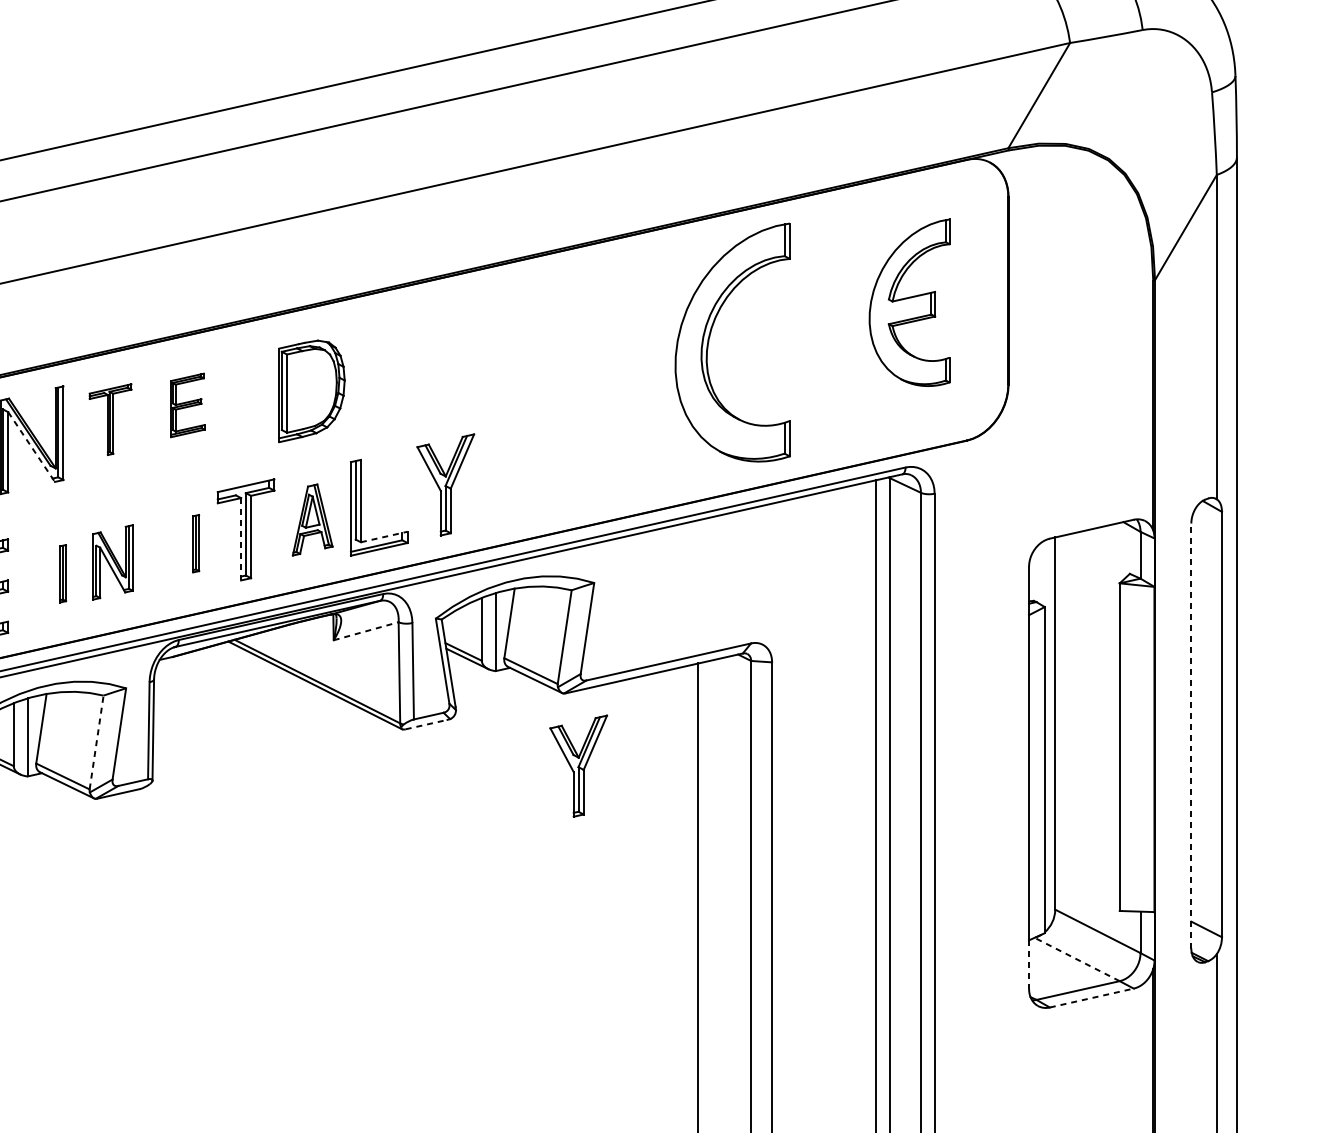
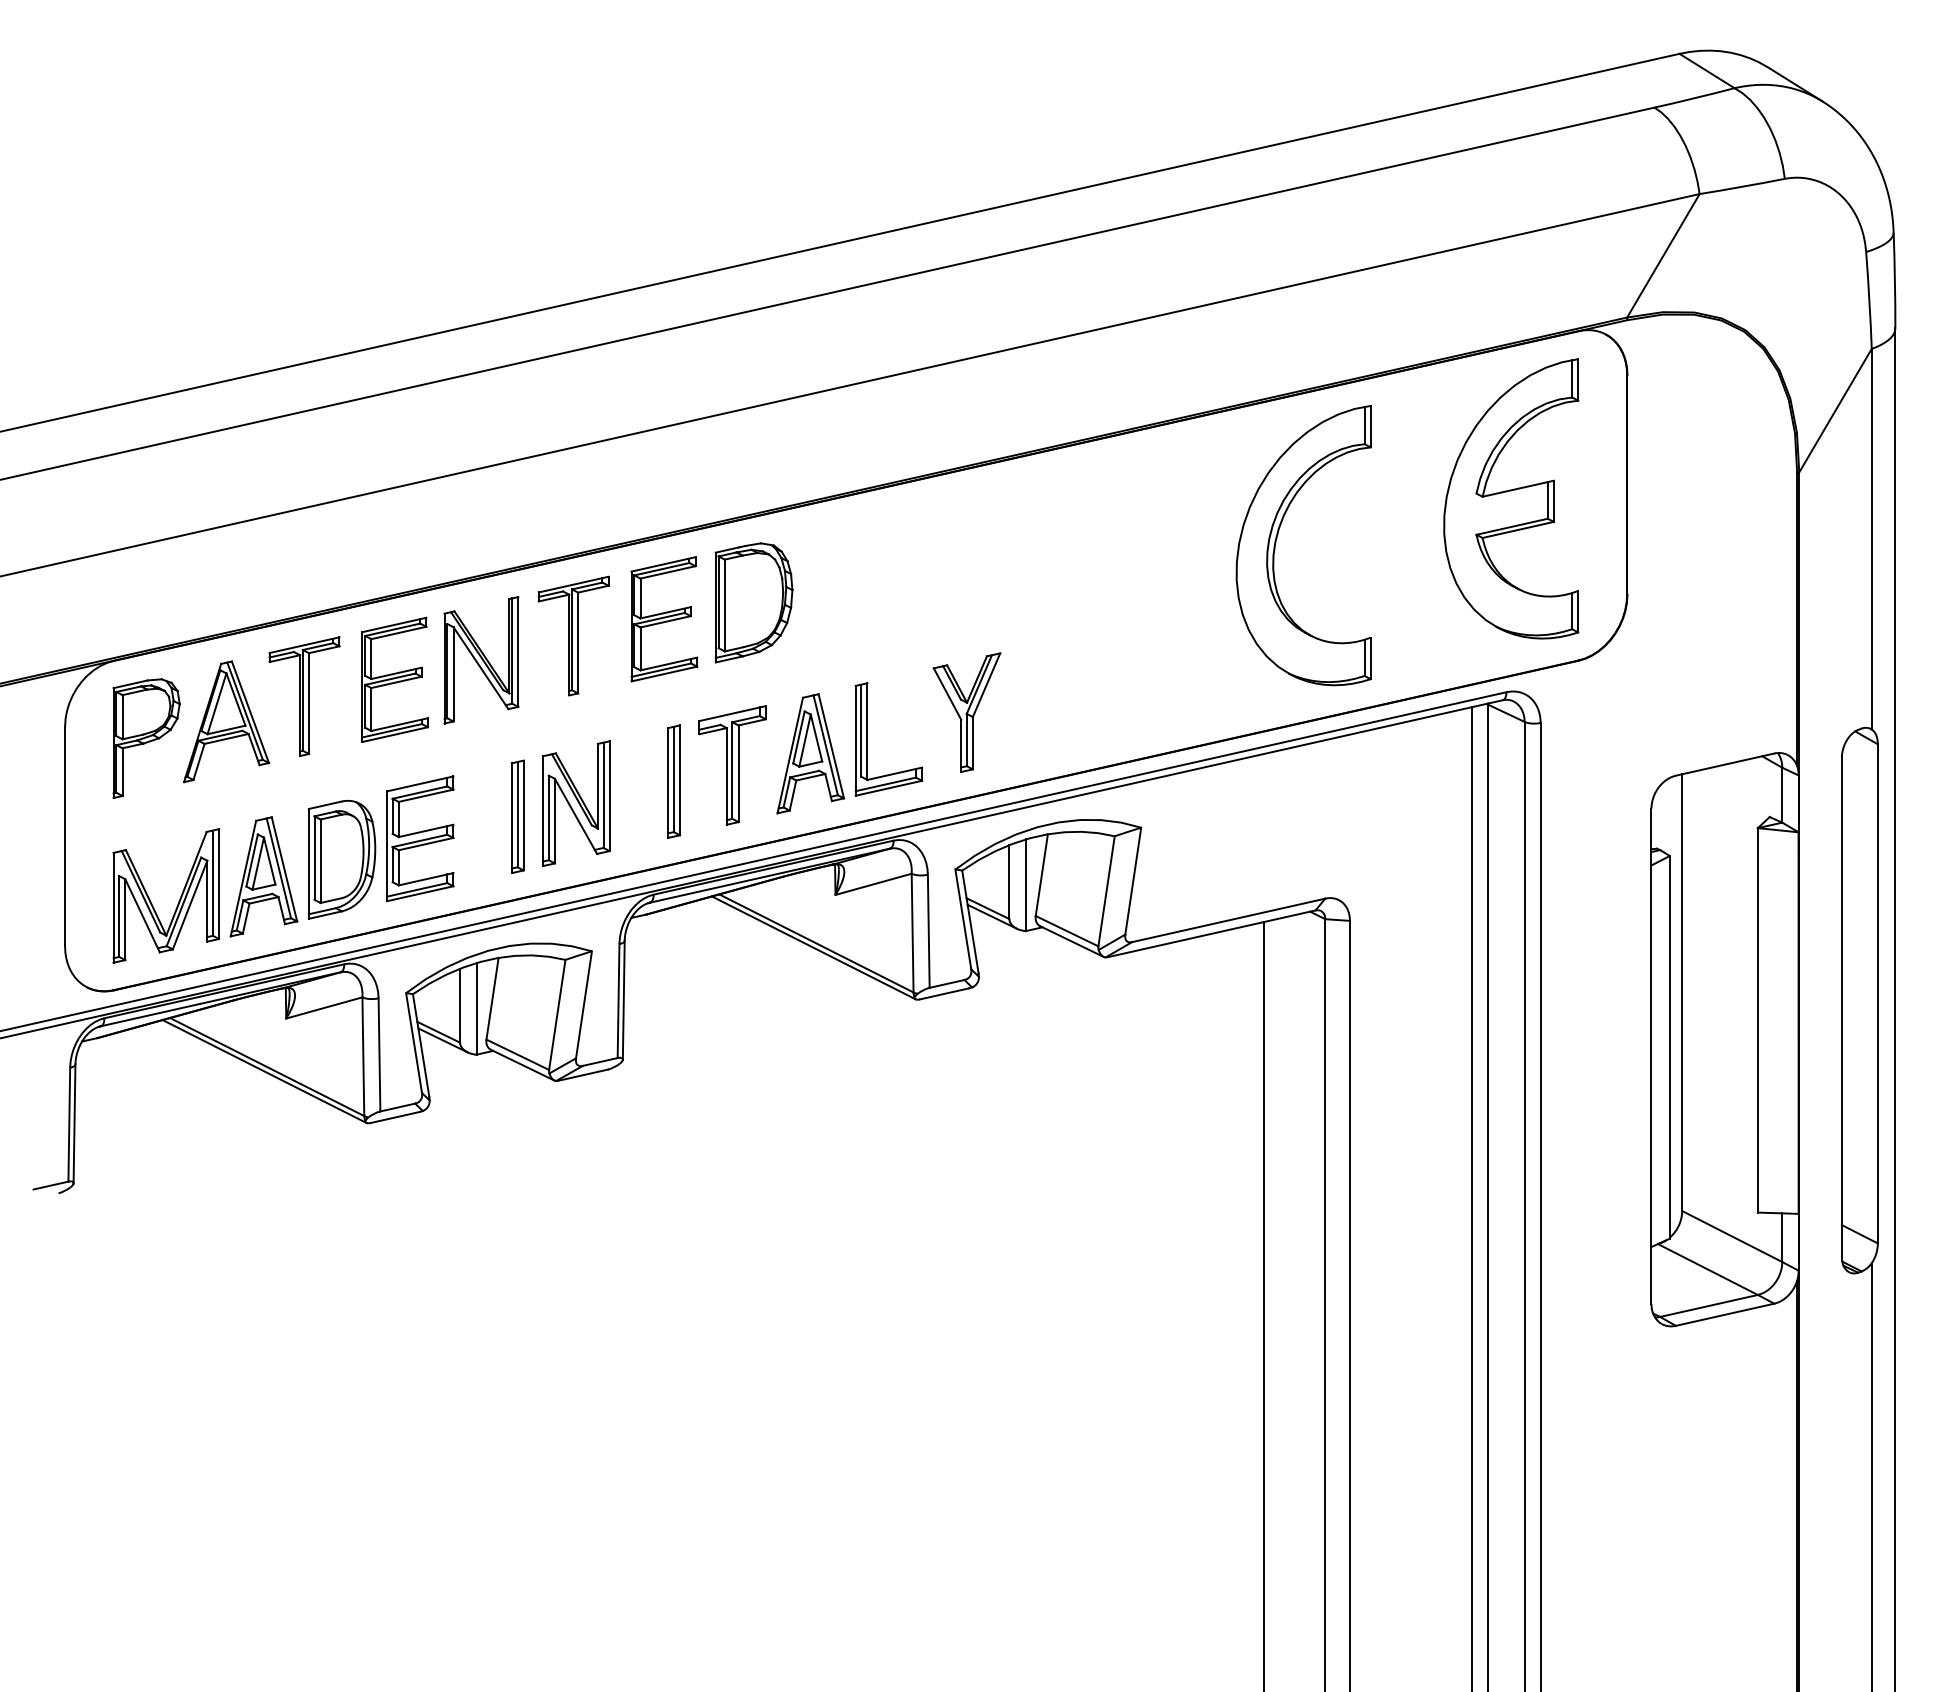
part: (909, 302) -> (1511, 498), size x1.43
part: (311, 391) -> (753, 602), moved
part: (187, 405) -> (664, 619), size x1.67
part: (110, 419) -> (573, 635), size x1.43
line: (32, 447) -> (481, 668), dashed -> solid
part: (312, 519) -> (810, 753), size x1.43
line: (384, 536) -> (895, 773), dashed -> solid
line: (240, 538) -> (726, 775), dashed -> solid
part: (195, 543) -> (673, 781), size x1.67
part: (112, 562) -> (576, 803), size x1.43
part: (62, 573) -> (517, 816), size x1.67
line: (366, 631) -> (873, 884), dashed -> solid
line: (427, 724) -> (945, 993), dashed -> solid
line: (1191, 735) -> (1841, 1006), dashed -> solid
line: (96, 742) -> (557, 1014), dashed -> solid
part: (578, 766) -> (1122, 1042), removed
line: (1076, 959) -> (1707, 1269), dashed -> solid
line: (1029, 964) -> (1651, 1275), dashed -> solid
line: (1092, 997) -> (1725, 1314), dashed -> solid

